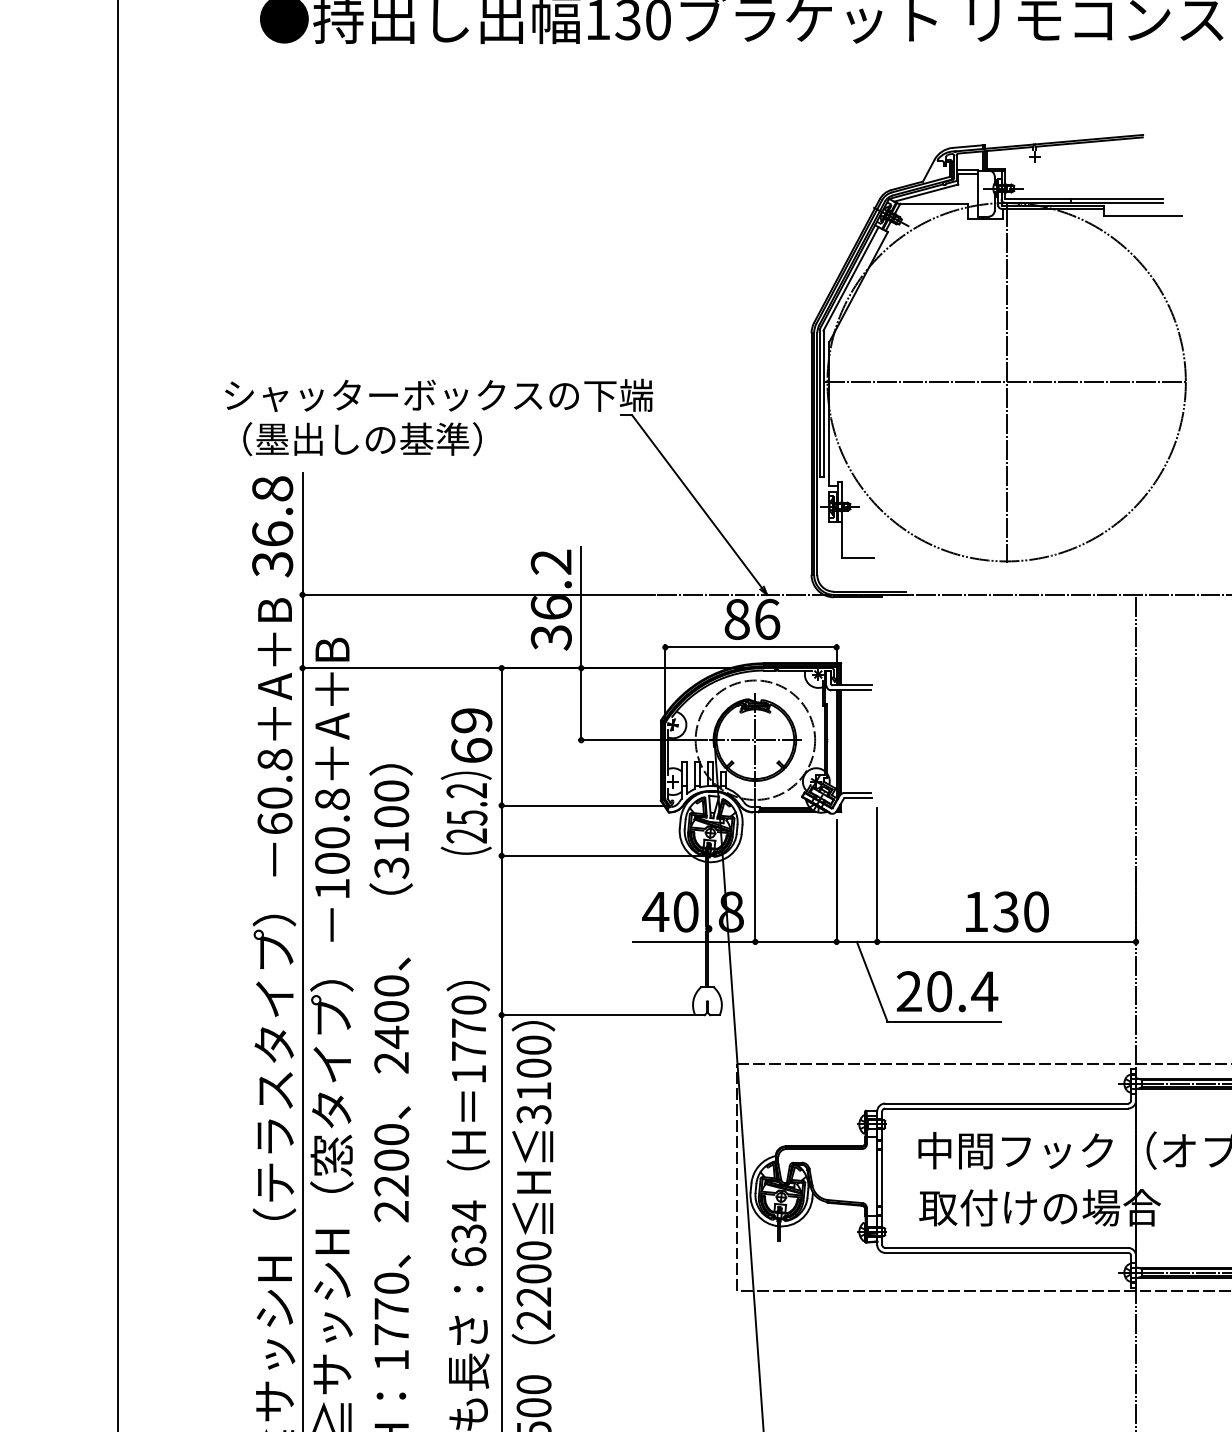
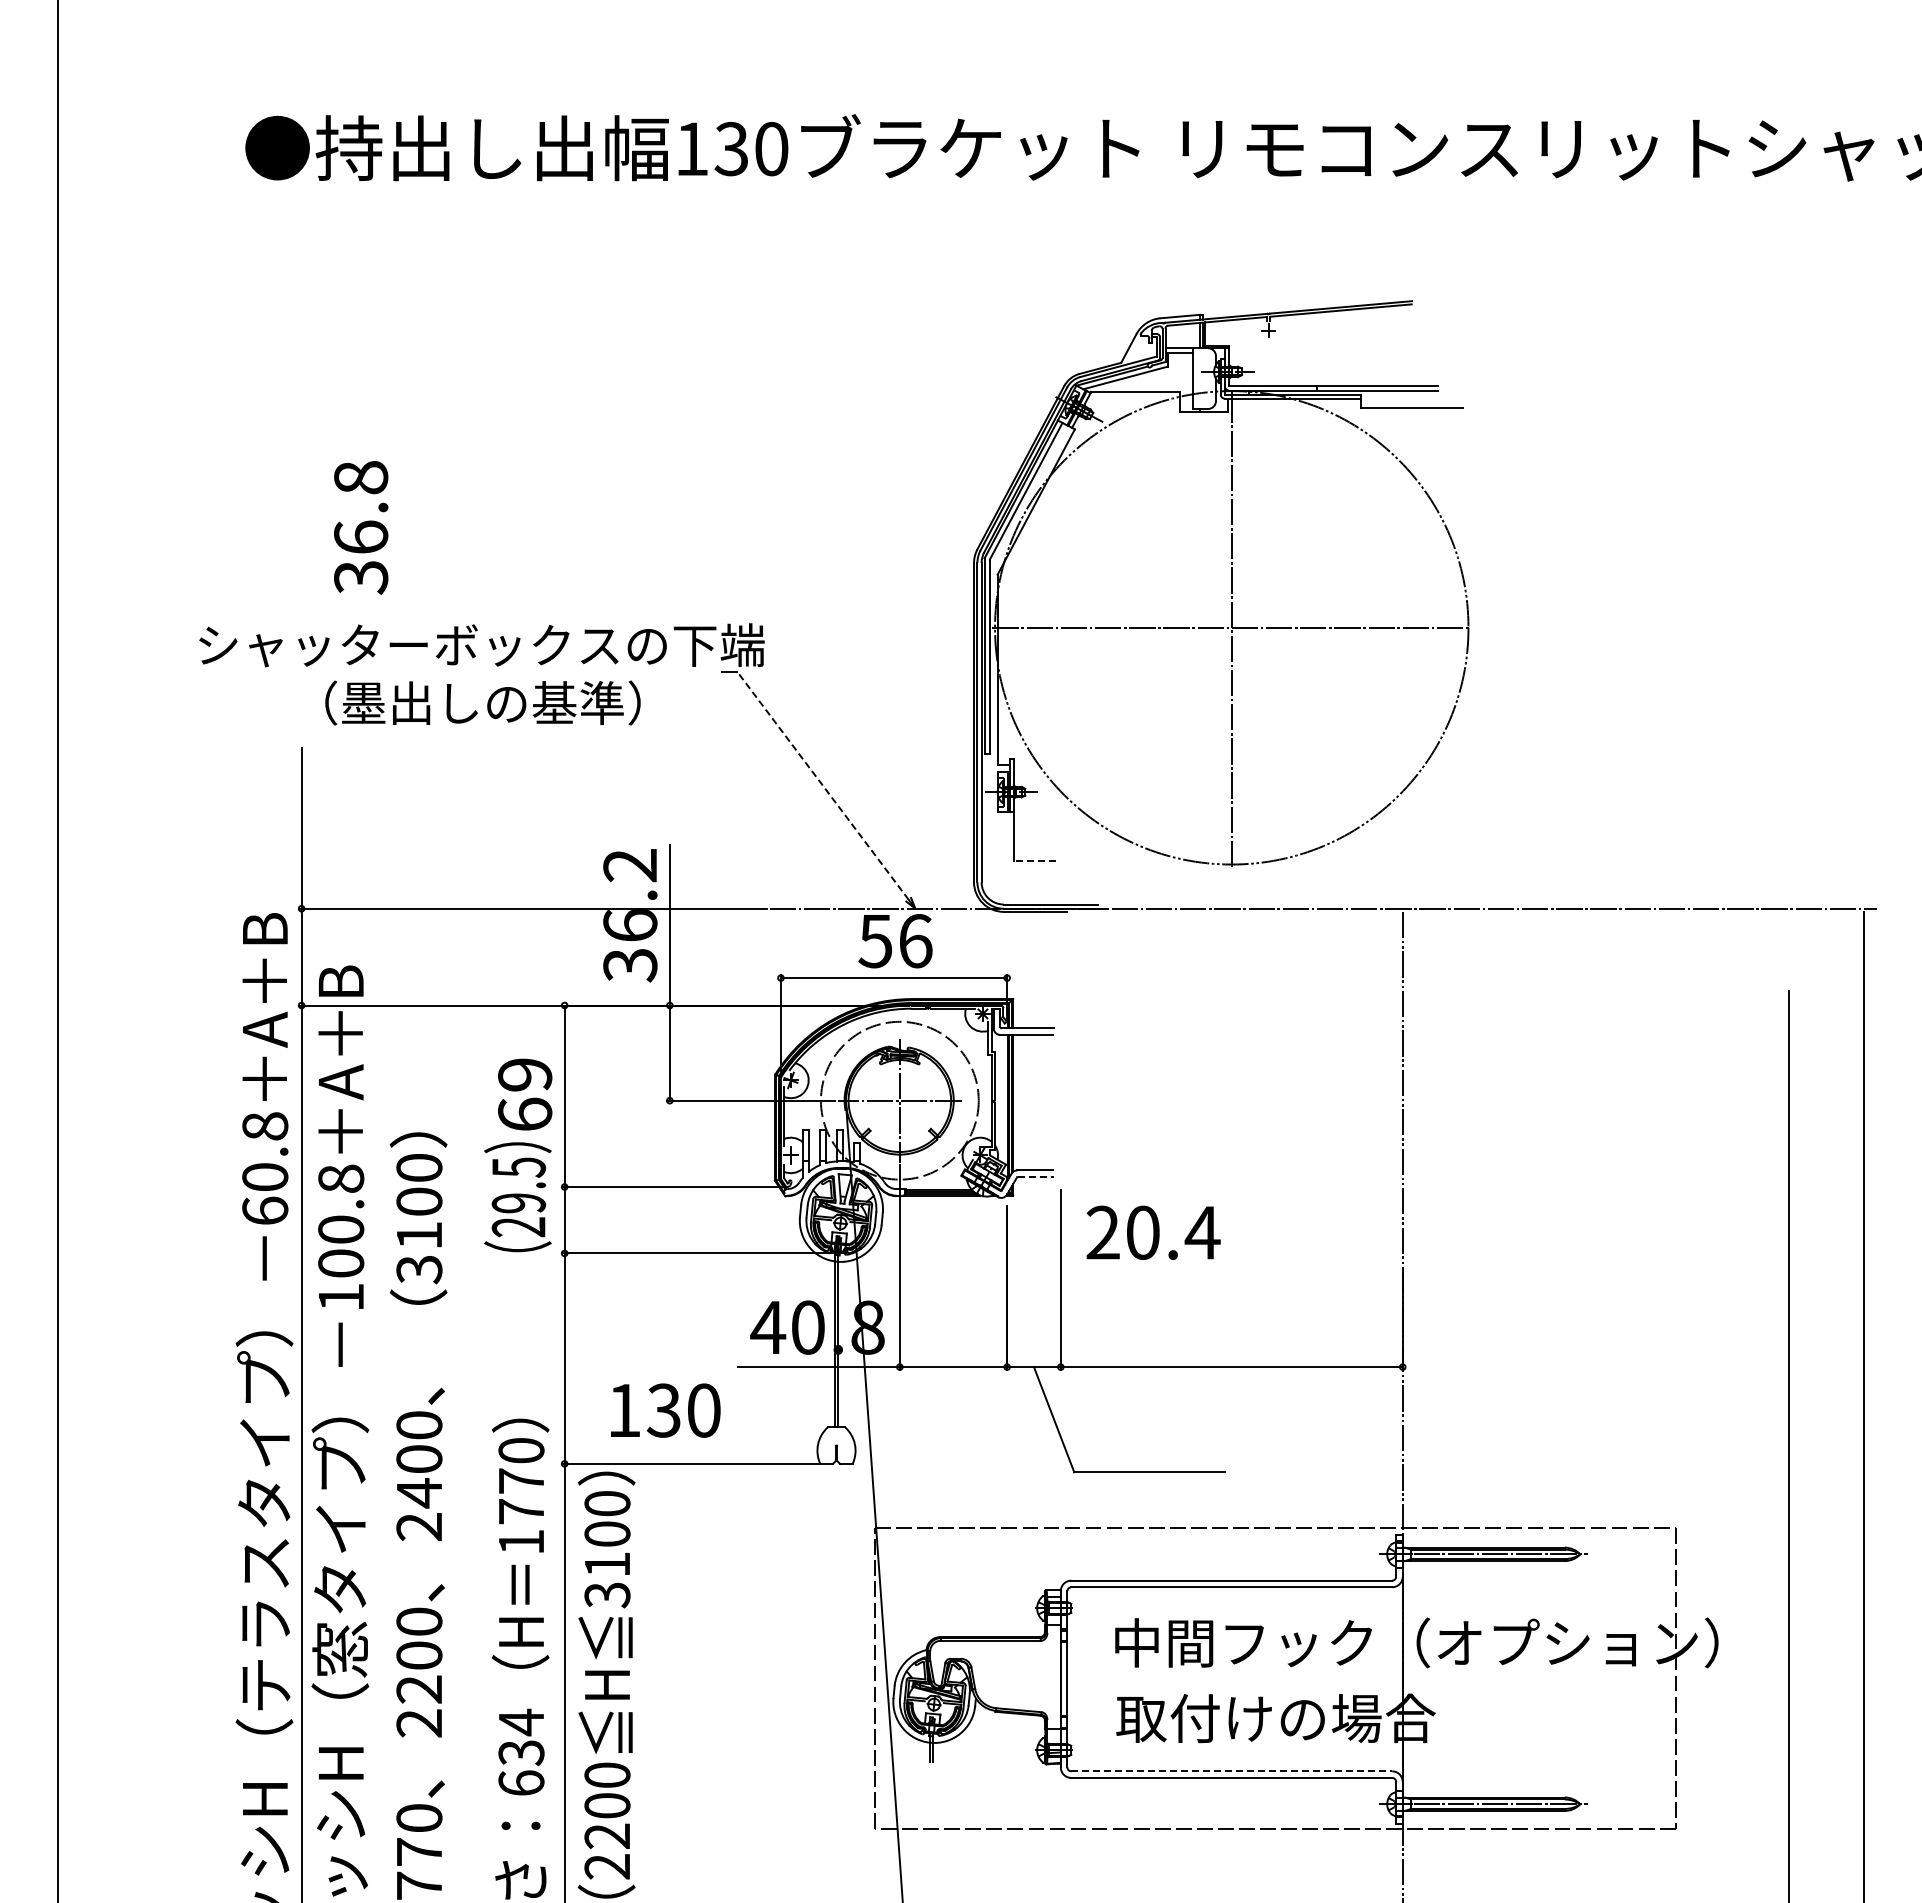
text: (362, 438) -> (482, 702), moved
line: (696, 501) -> (822, 785), solid -> dashed
text: (272, 526) -> (361, 527), moved
line: (857, 558) -> (1034, 860), solid -> dashed
text: (736, 619) -> (875, 941), 86 -> 56
line: (858, 798) -> (1036, 1177), solid -> dashed
text: (466, 804) -> (518, 1185), 25.2 -> 29.5
text: (1007, 911) -> (665, 1410), moved
text: (947, 991) -> (1153, 1232), moved
line: (1007, 1248) -> (1232, 1771), solid -> dashed

